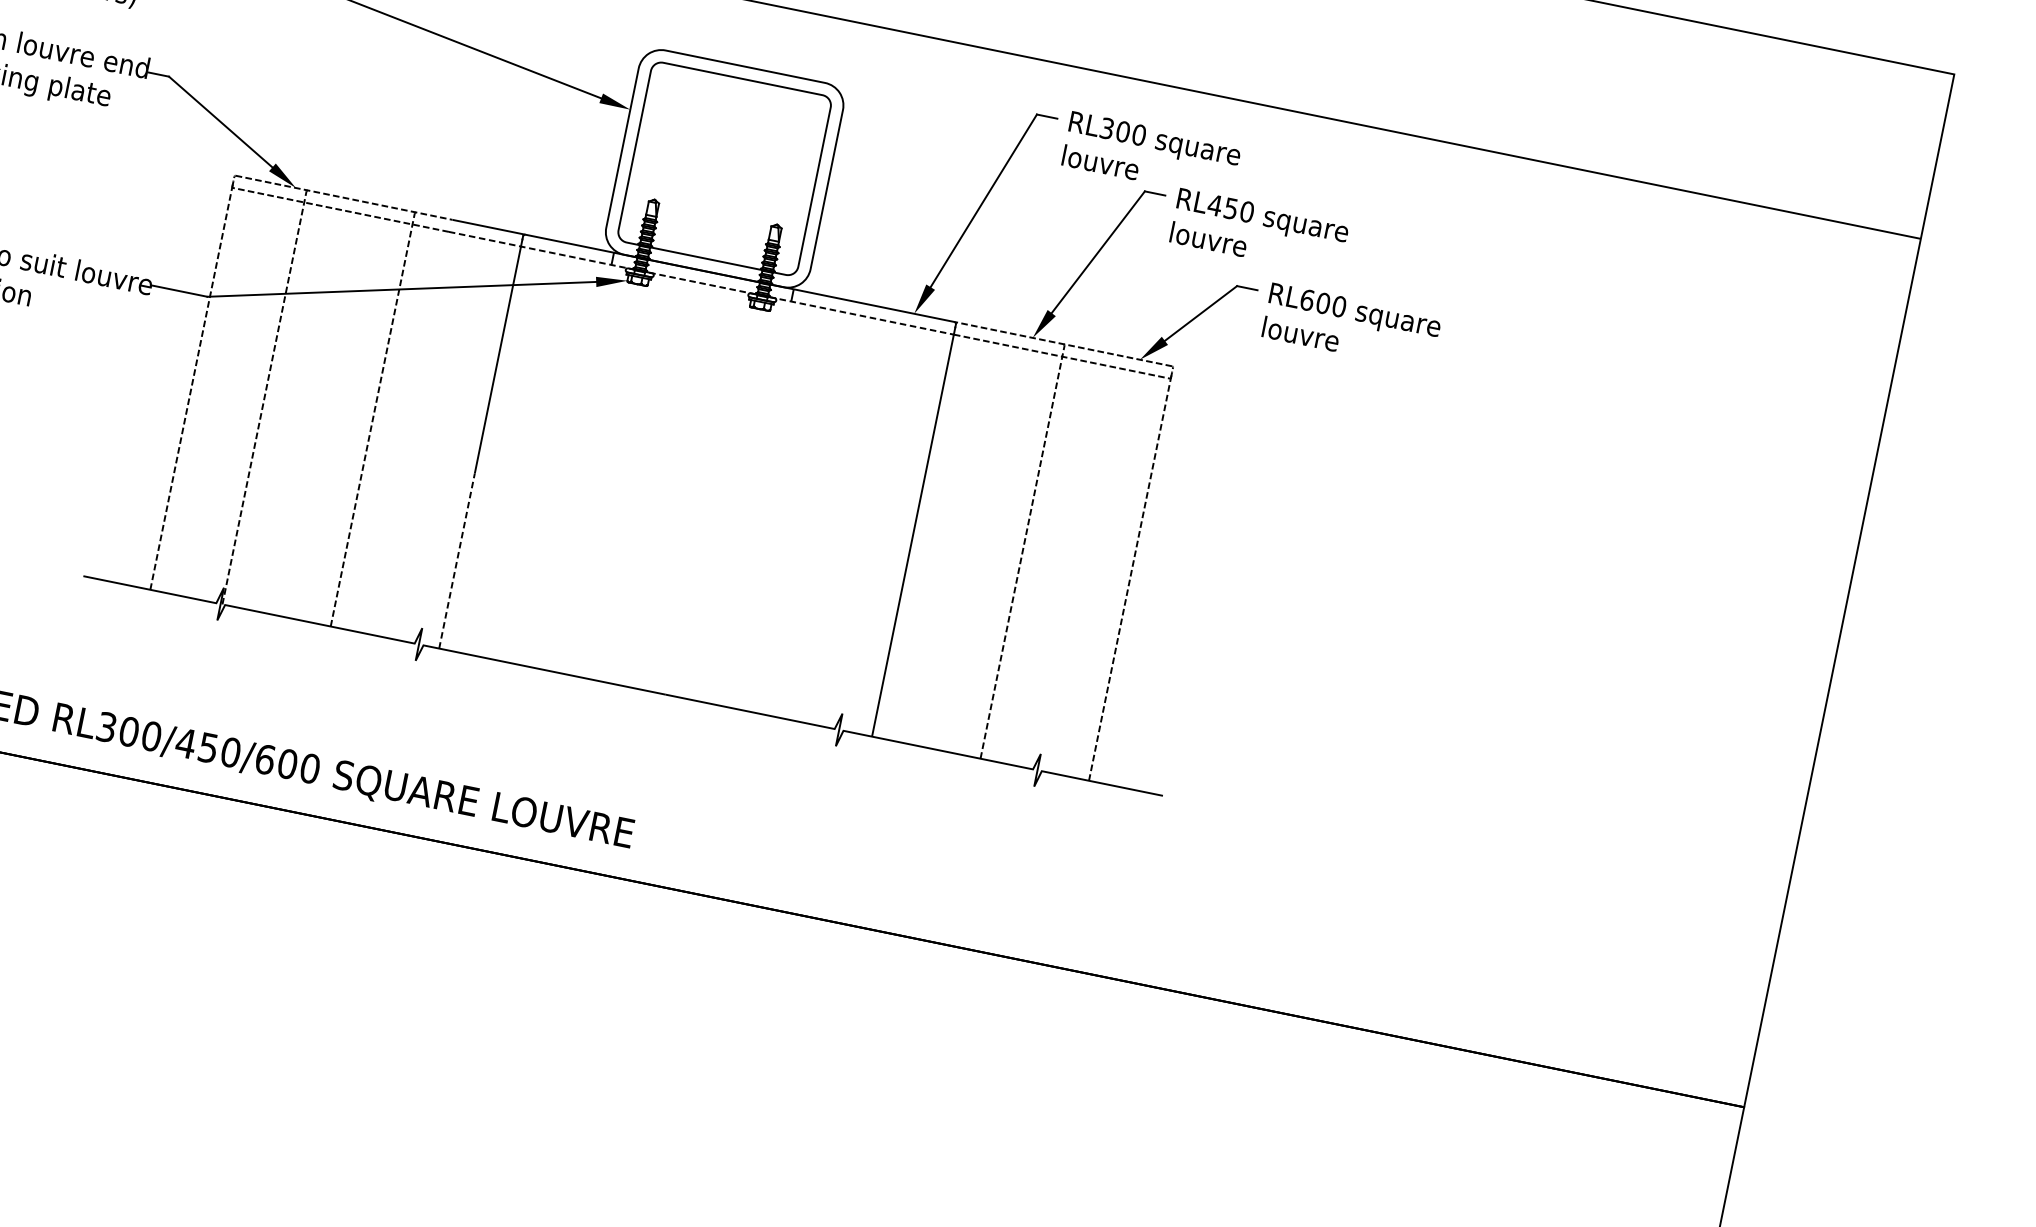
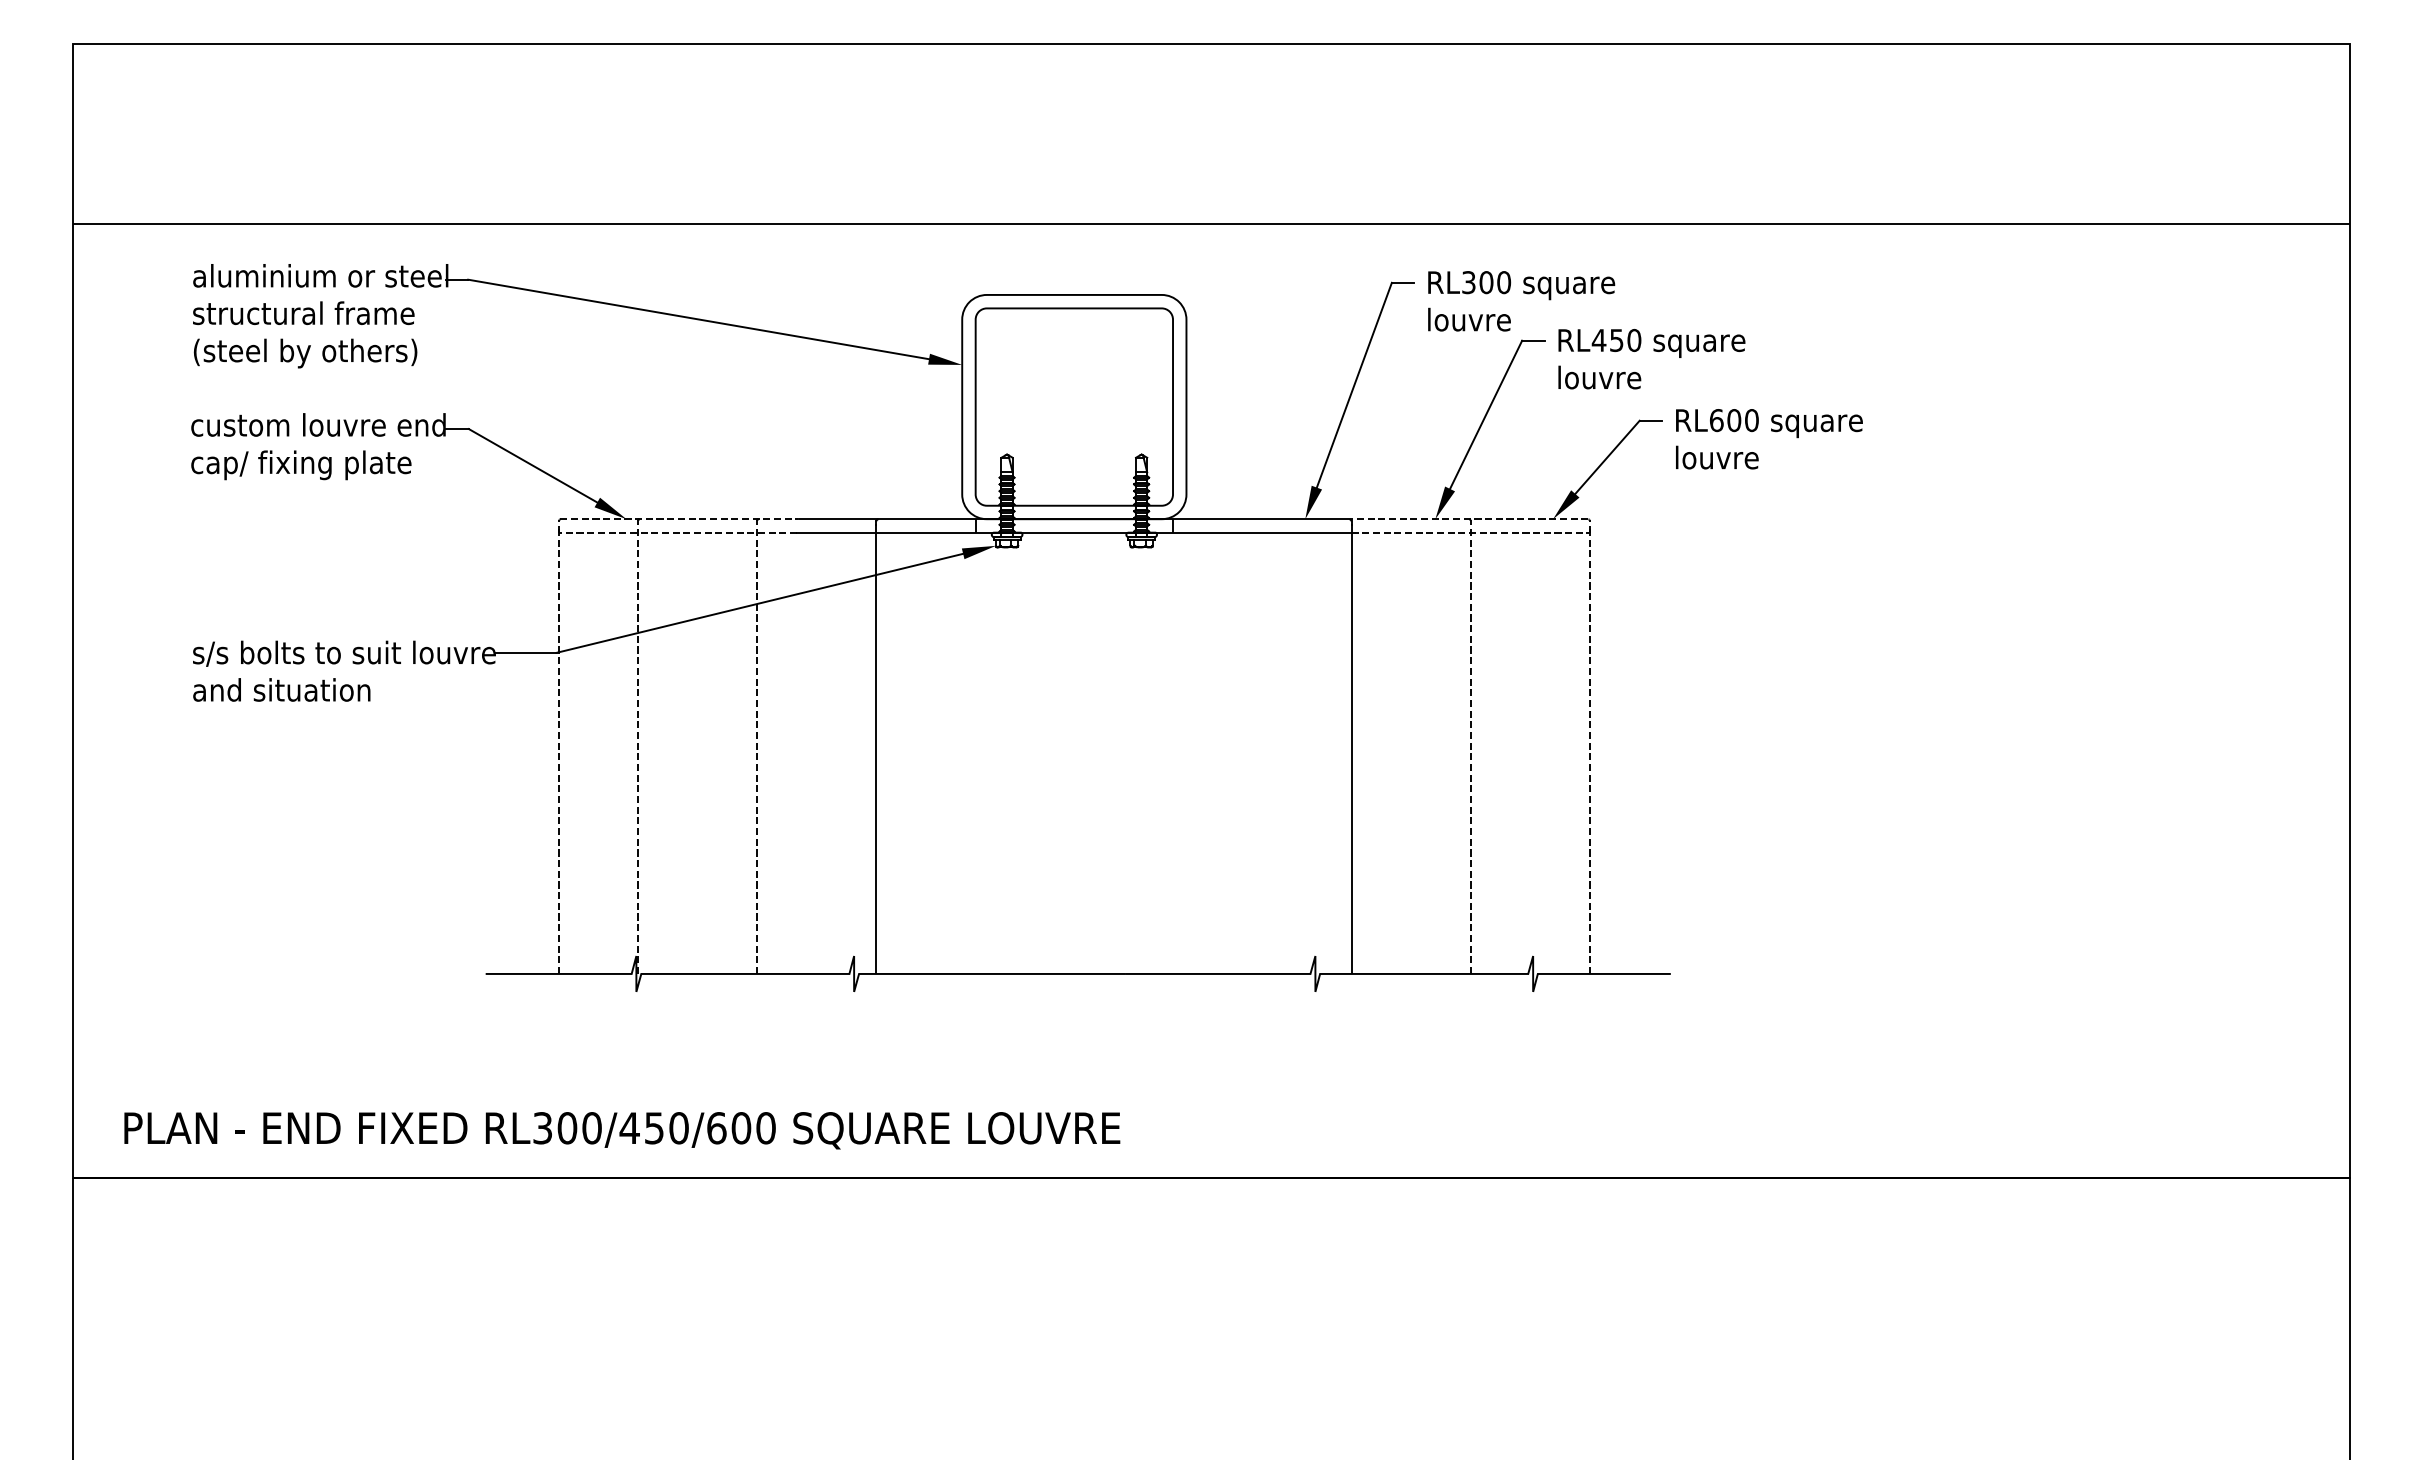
line: (701, 283) -> (1074, 532), dashed -> solid
line: (457, 560) -> (876, 877), dashed -> solid

